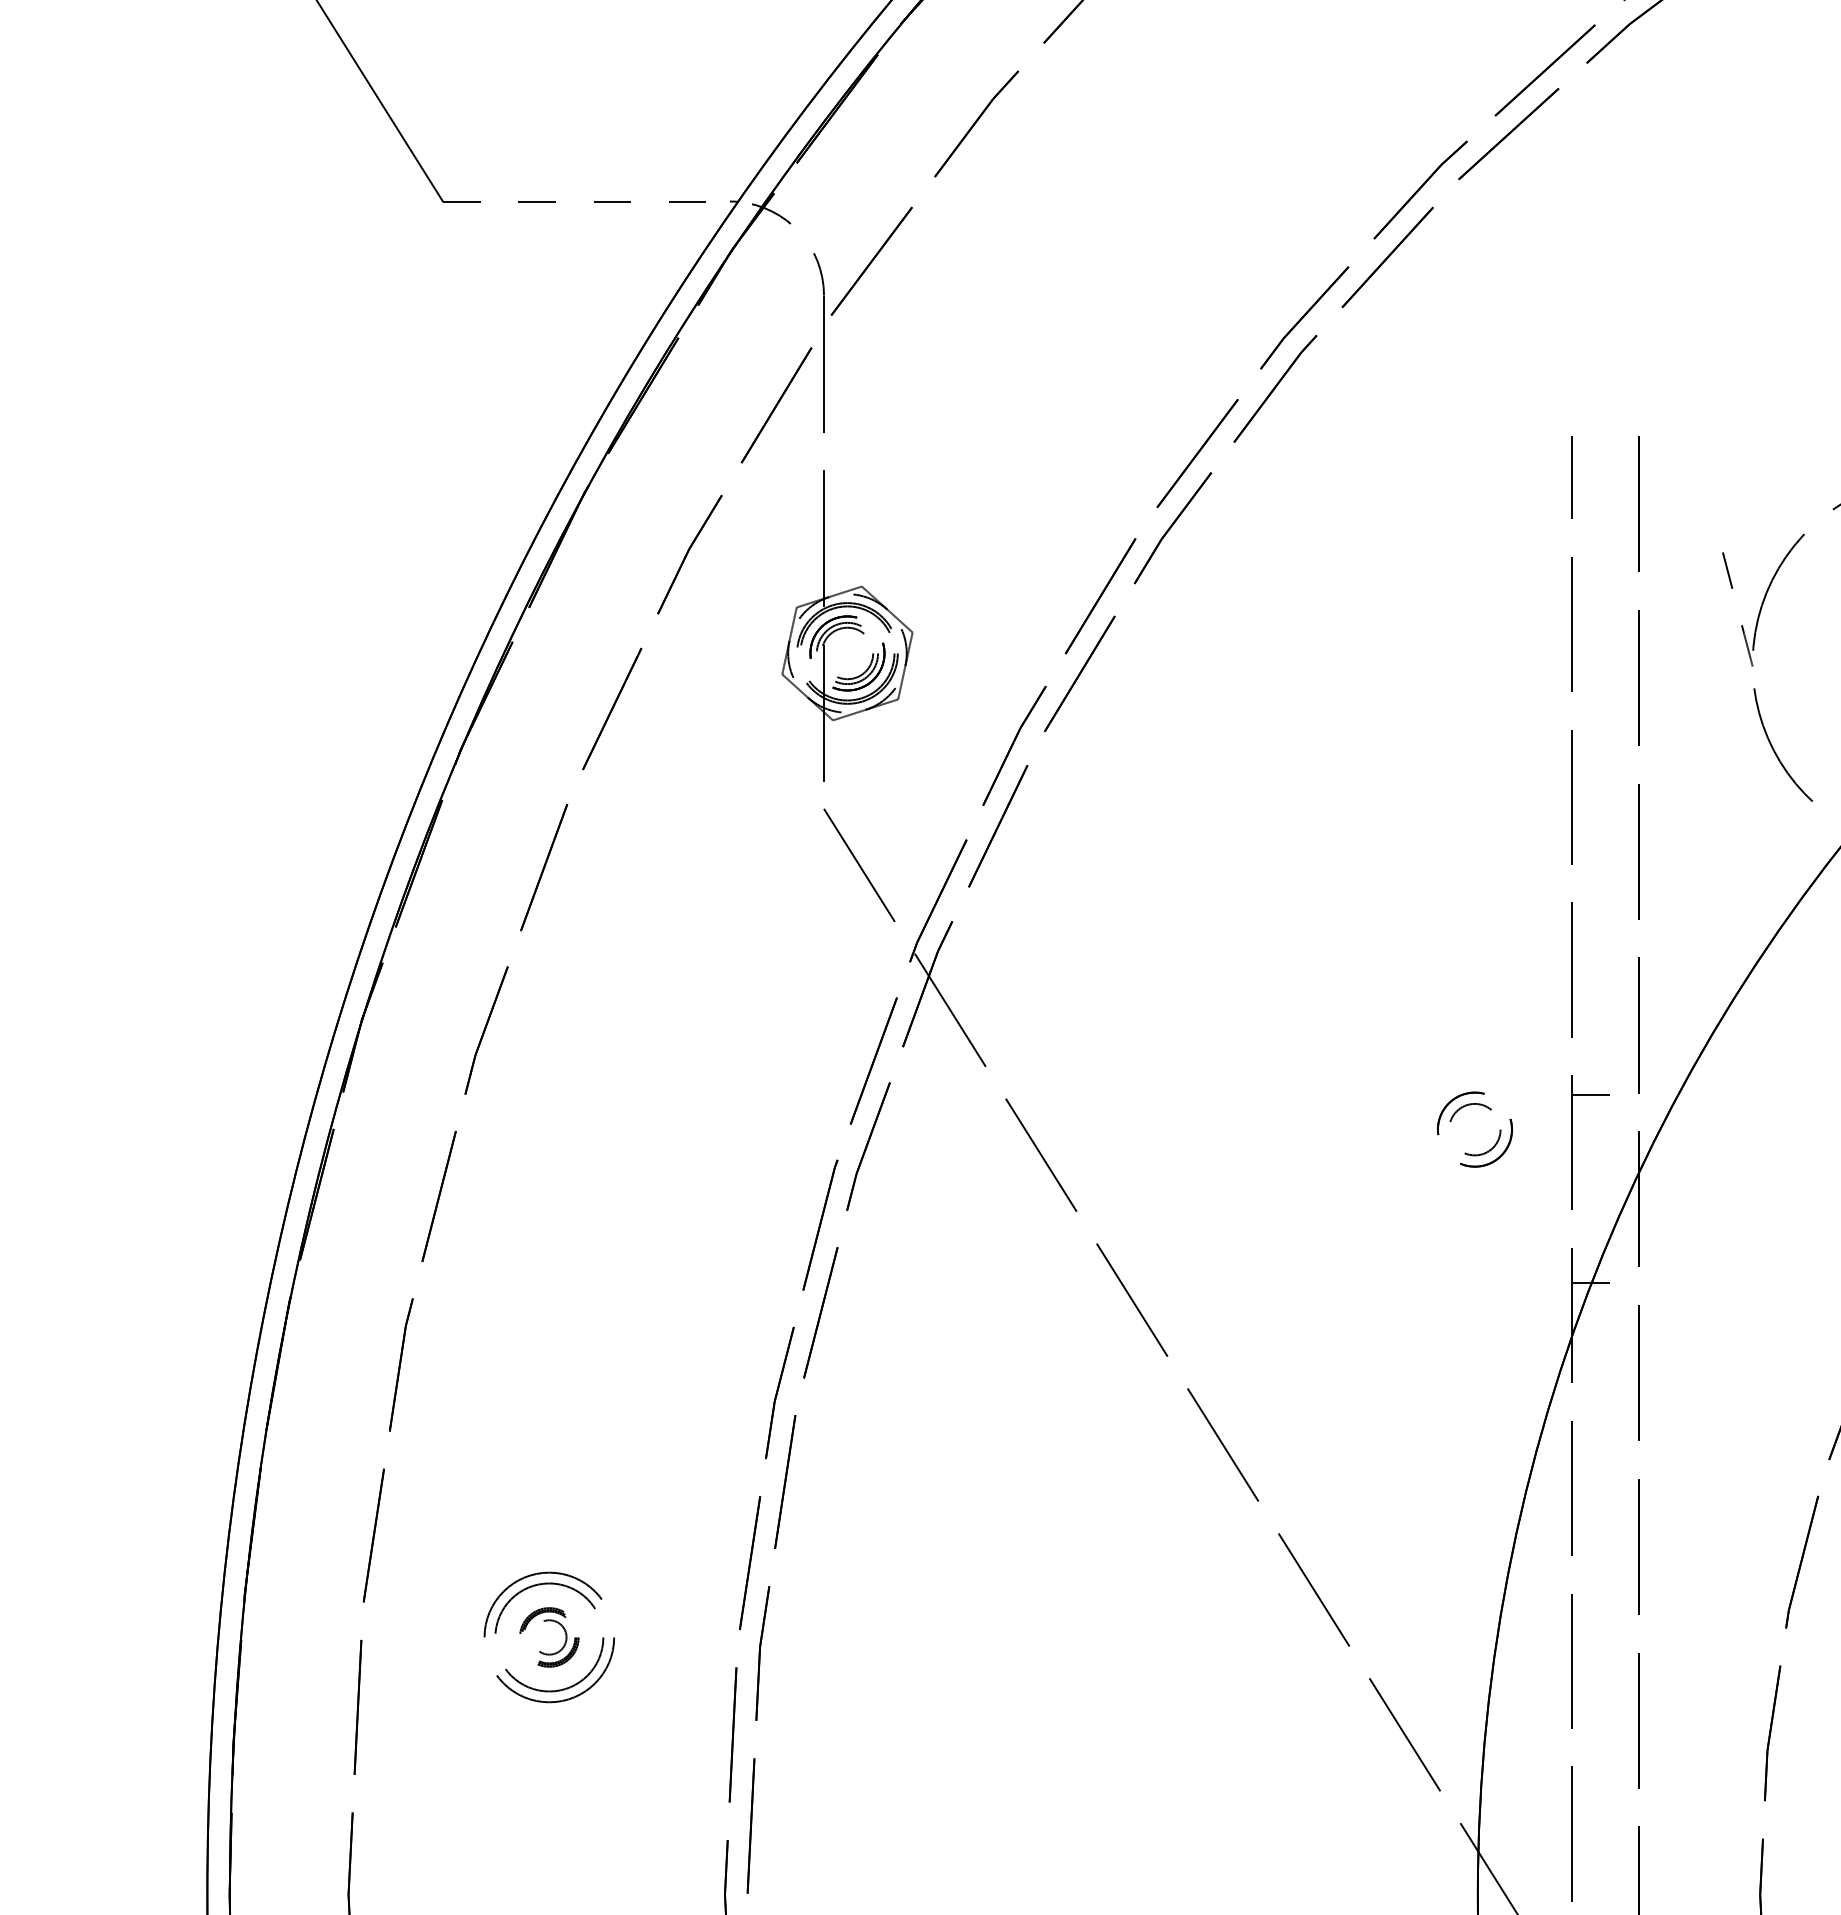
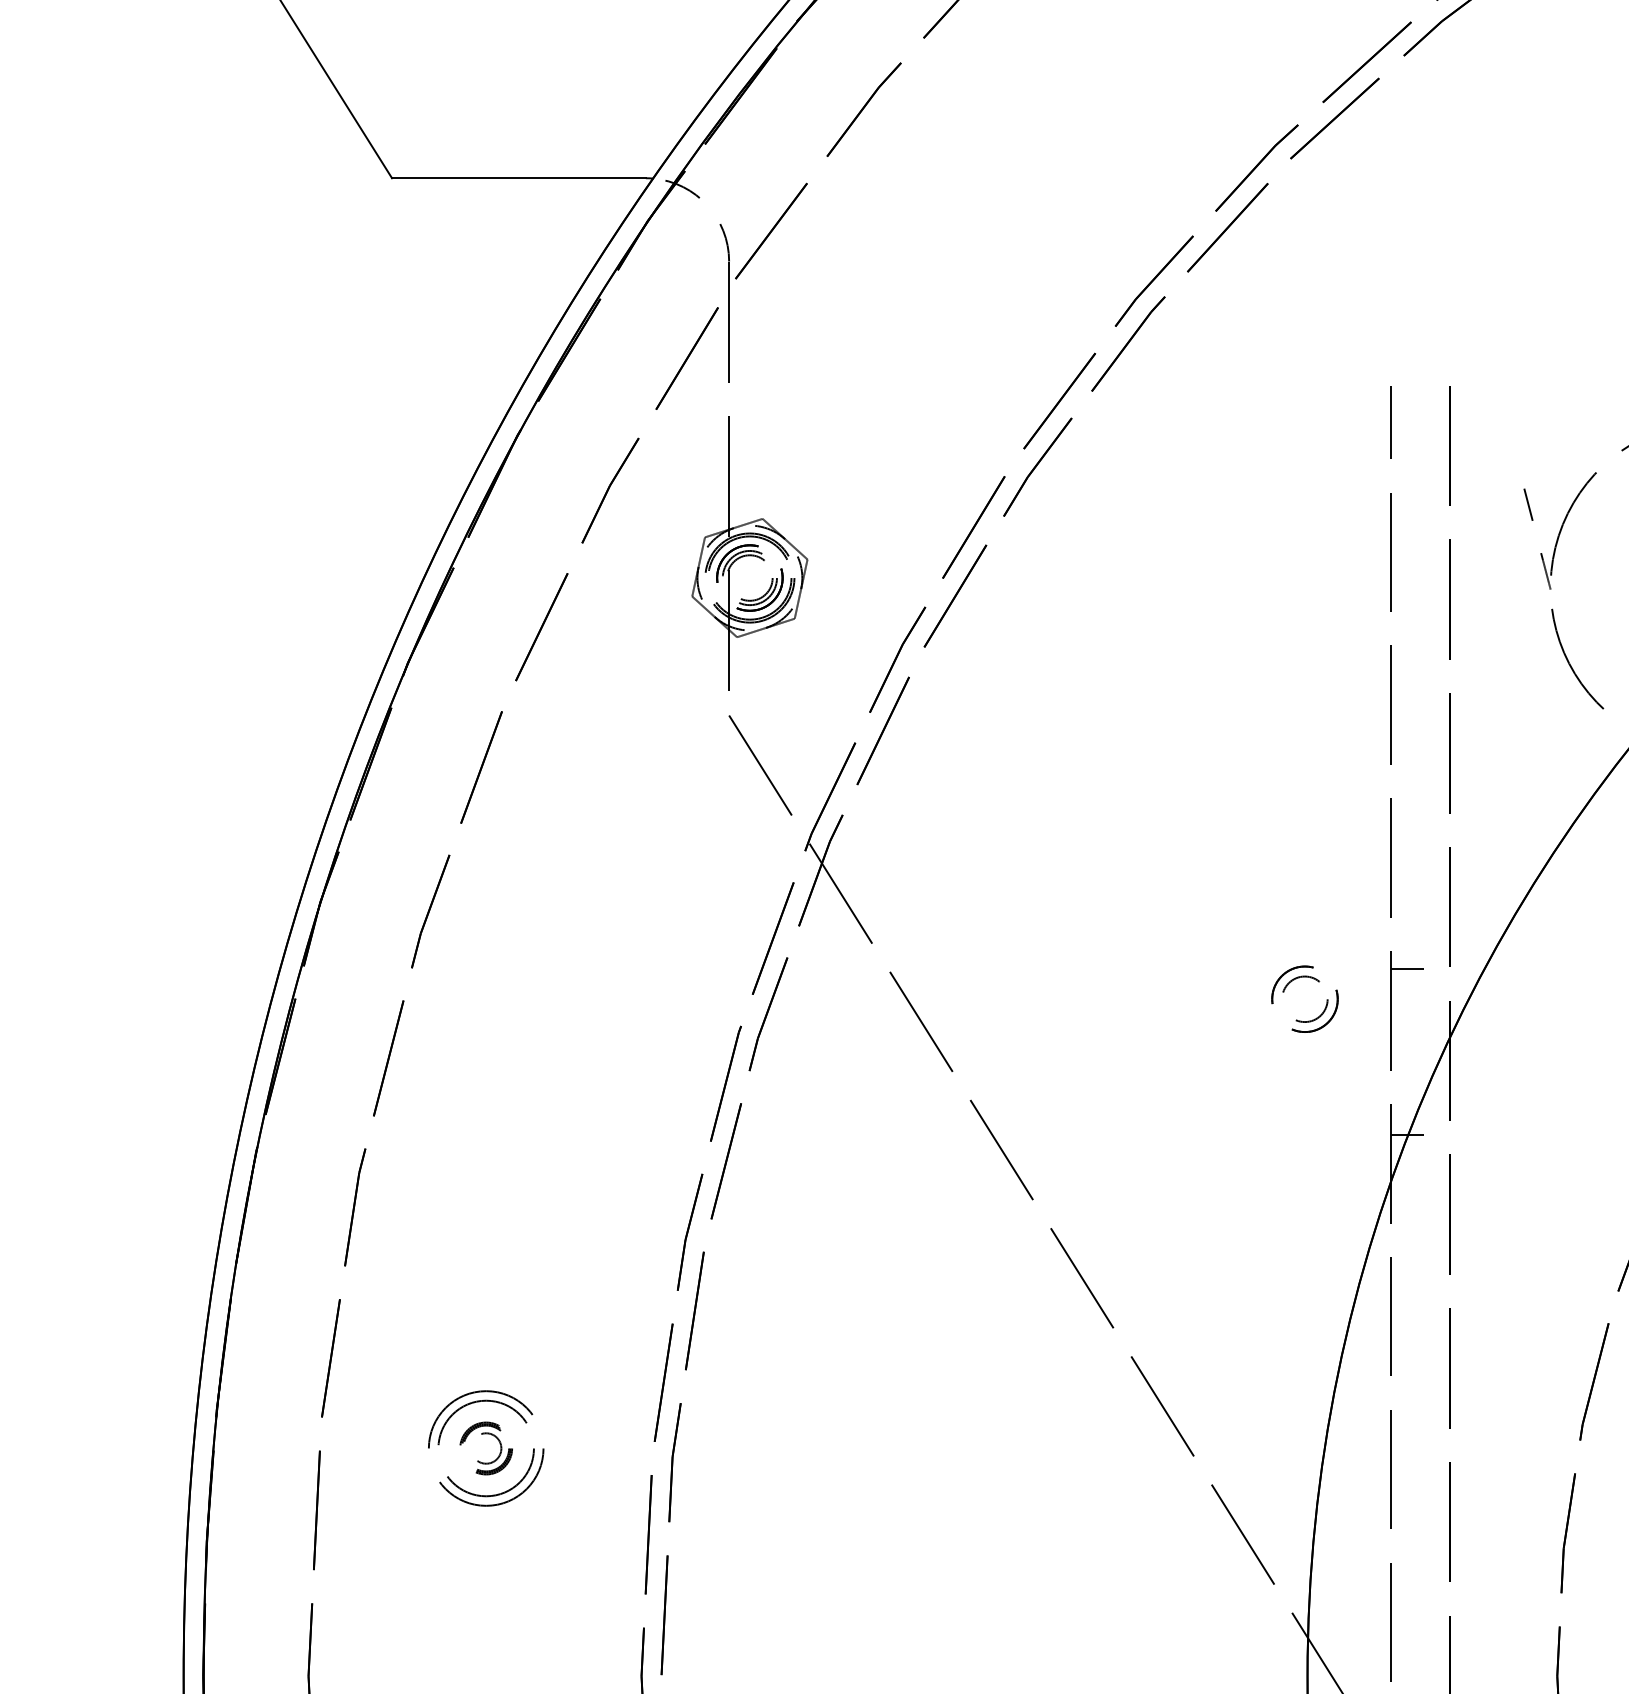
line: (586, 201) -> (519, 178), dashed -> solid

